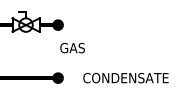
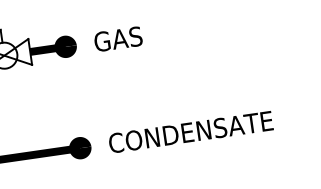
text: (72, 48) -> (118, 40), moved
text: (125, 78) -> (190, 133), moved

